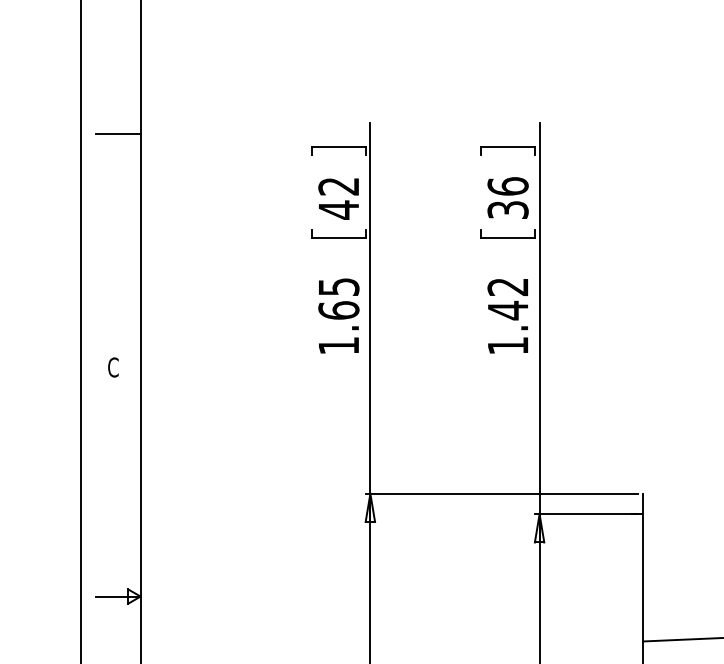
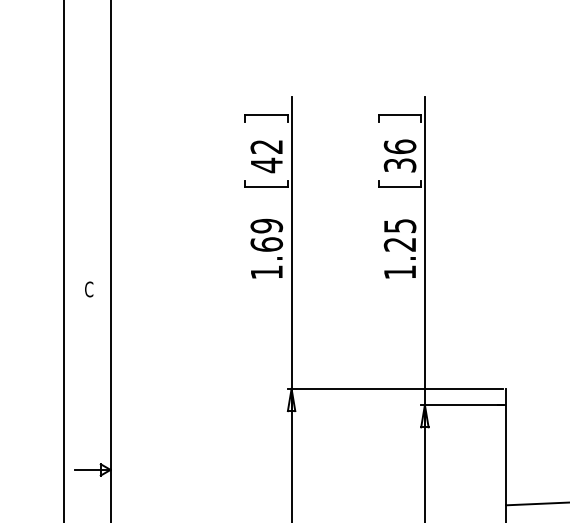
line: (117, 133) -> (92, 105), removed
text: (338, 286) -> (266, 225), 1.65 -> 1.69
text: (507, 299) -> (399, 235), 1.42 -> 1.25

